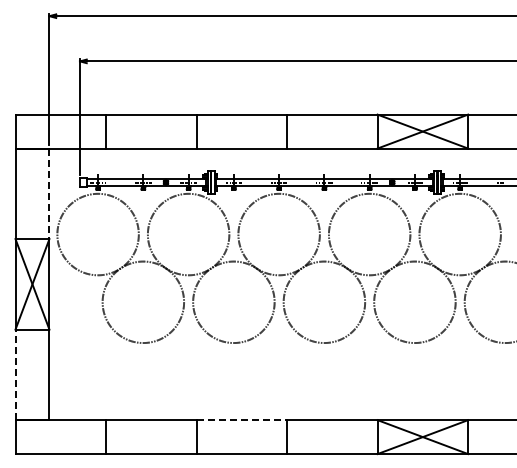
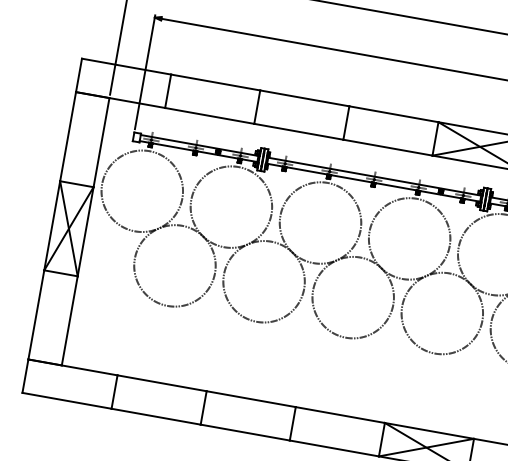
line: (49, 194) -> (101, 143), dashed -> solid
line: (15, 374) -> (36, 314), dashed -> solid
line: (242, 420) -> (251, 399), dashed -> solid

